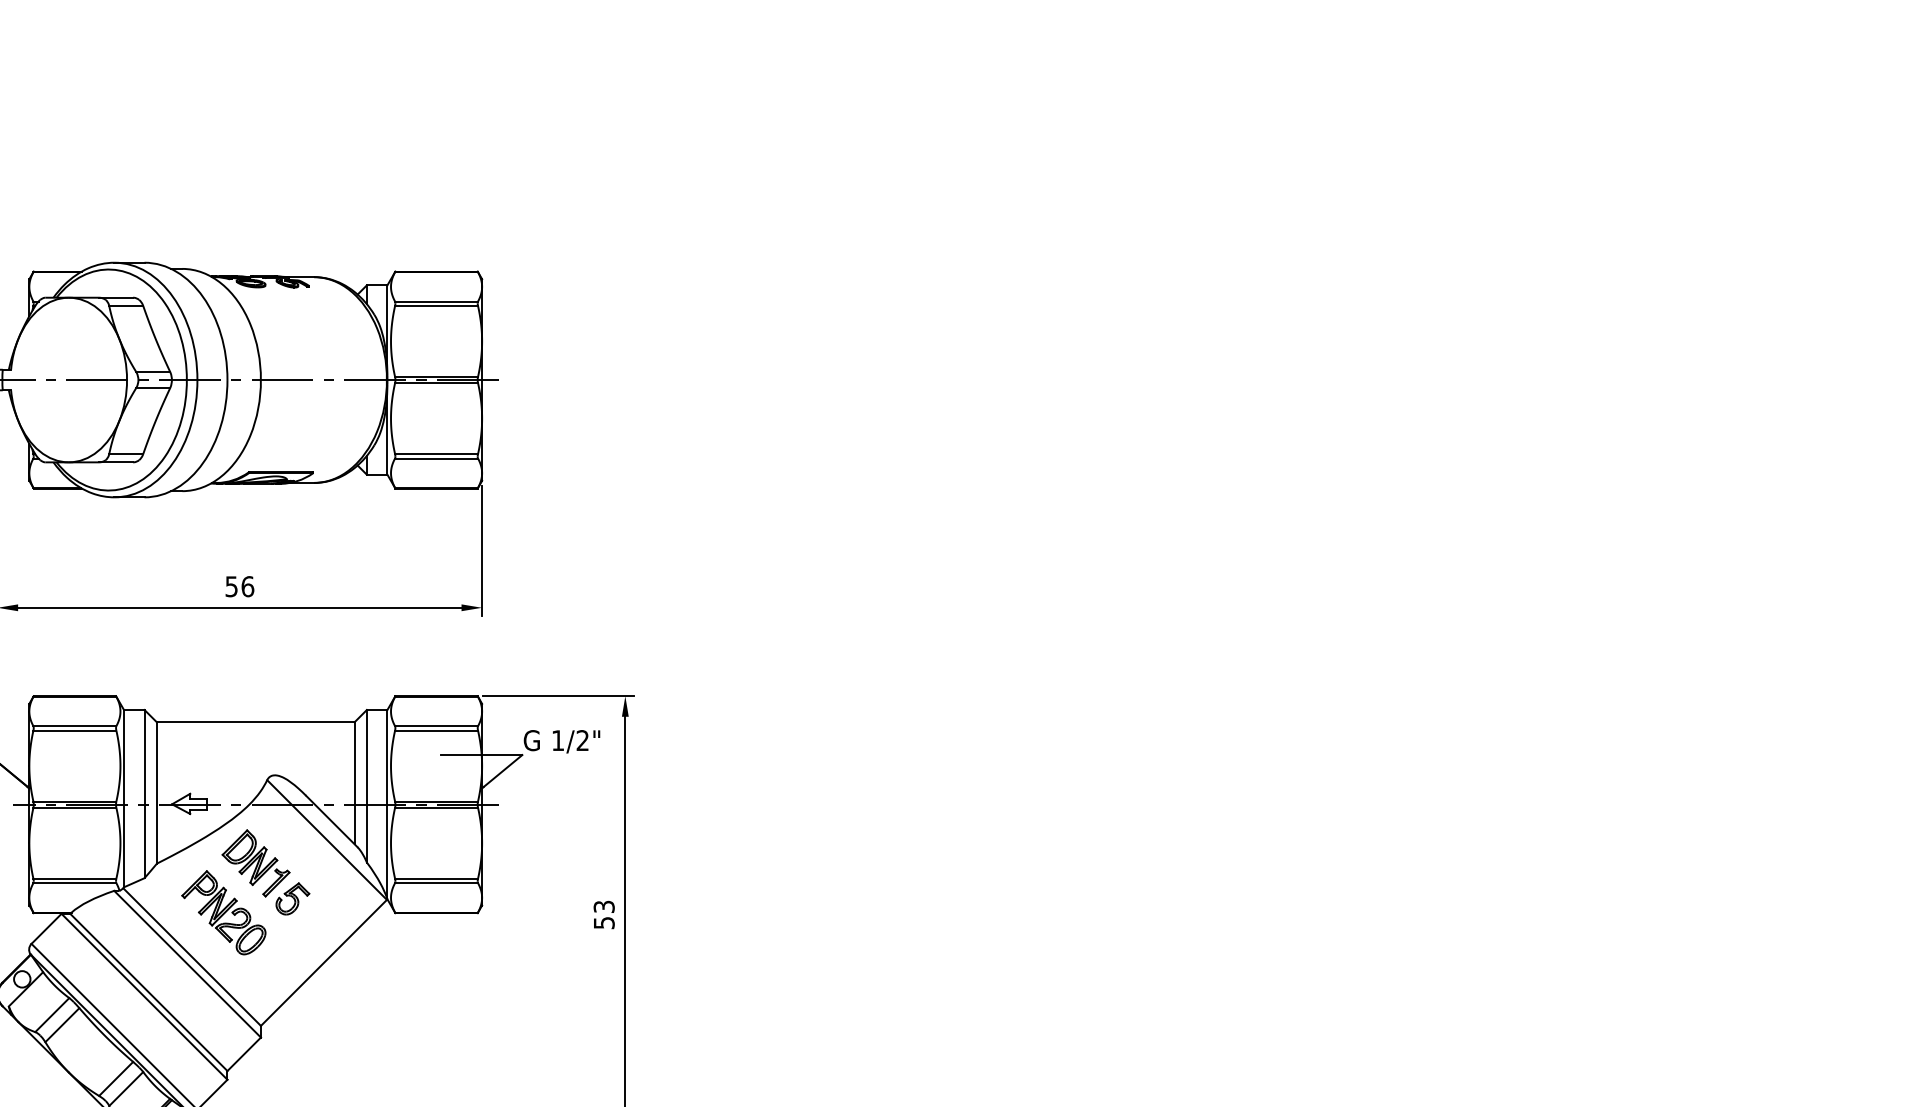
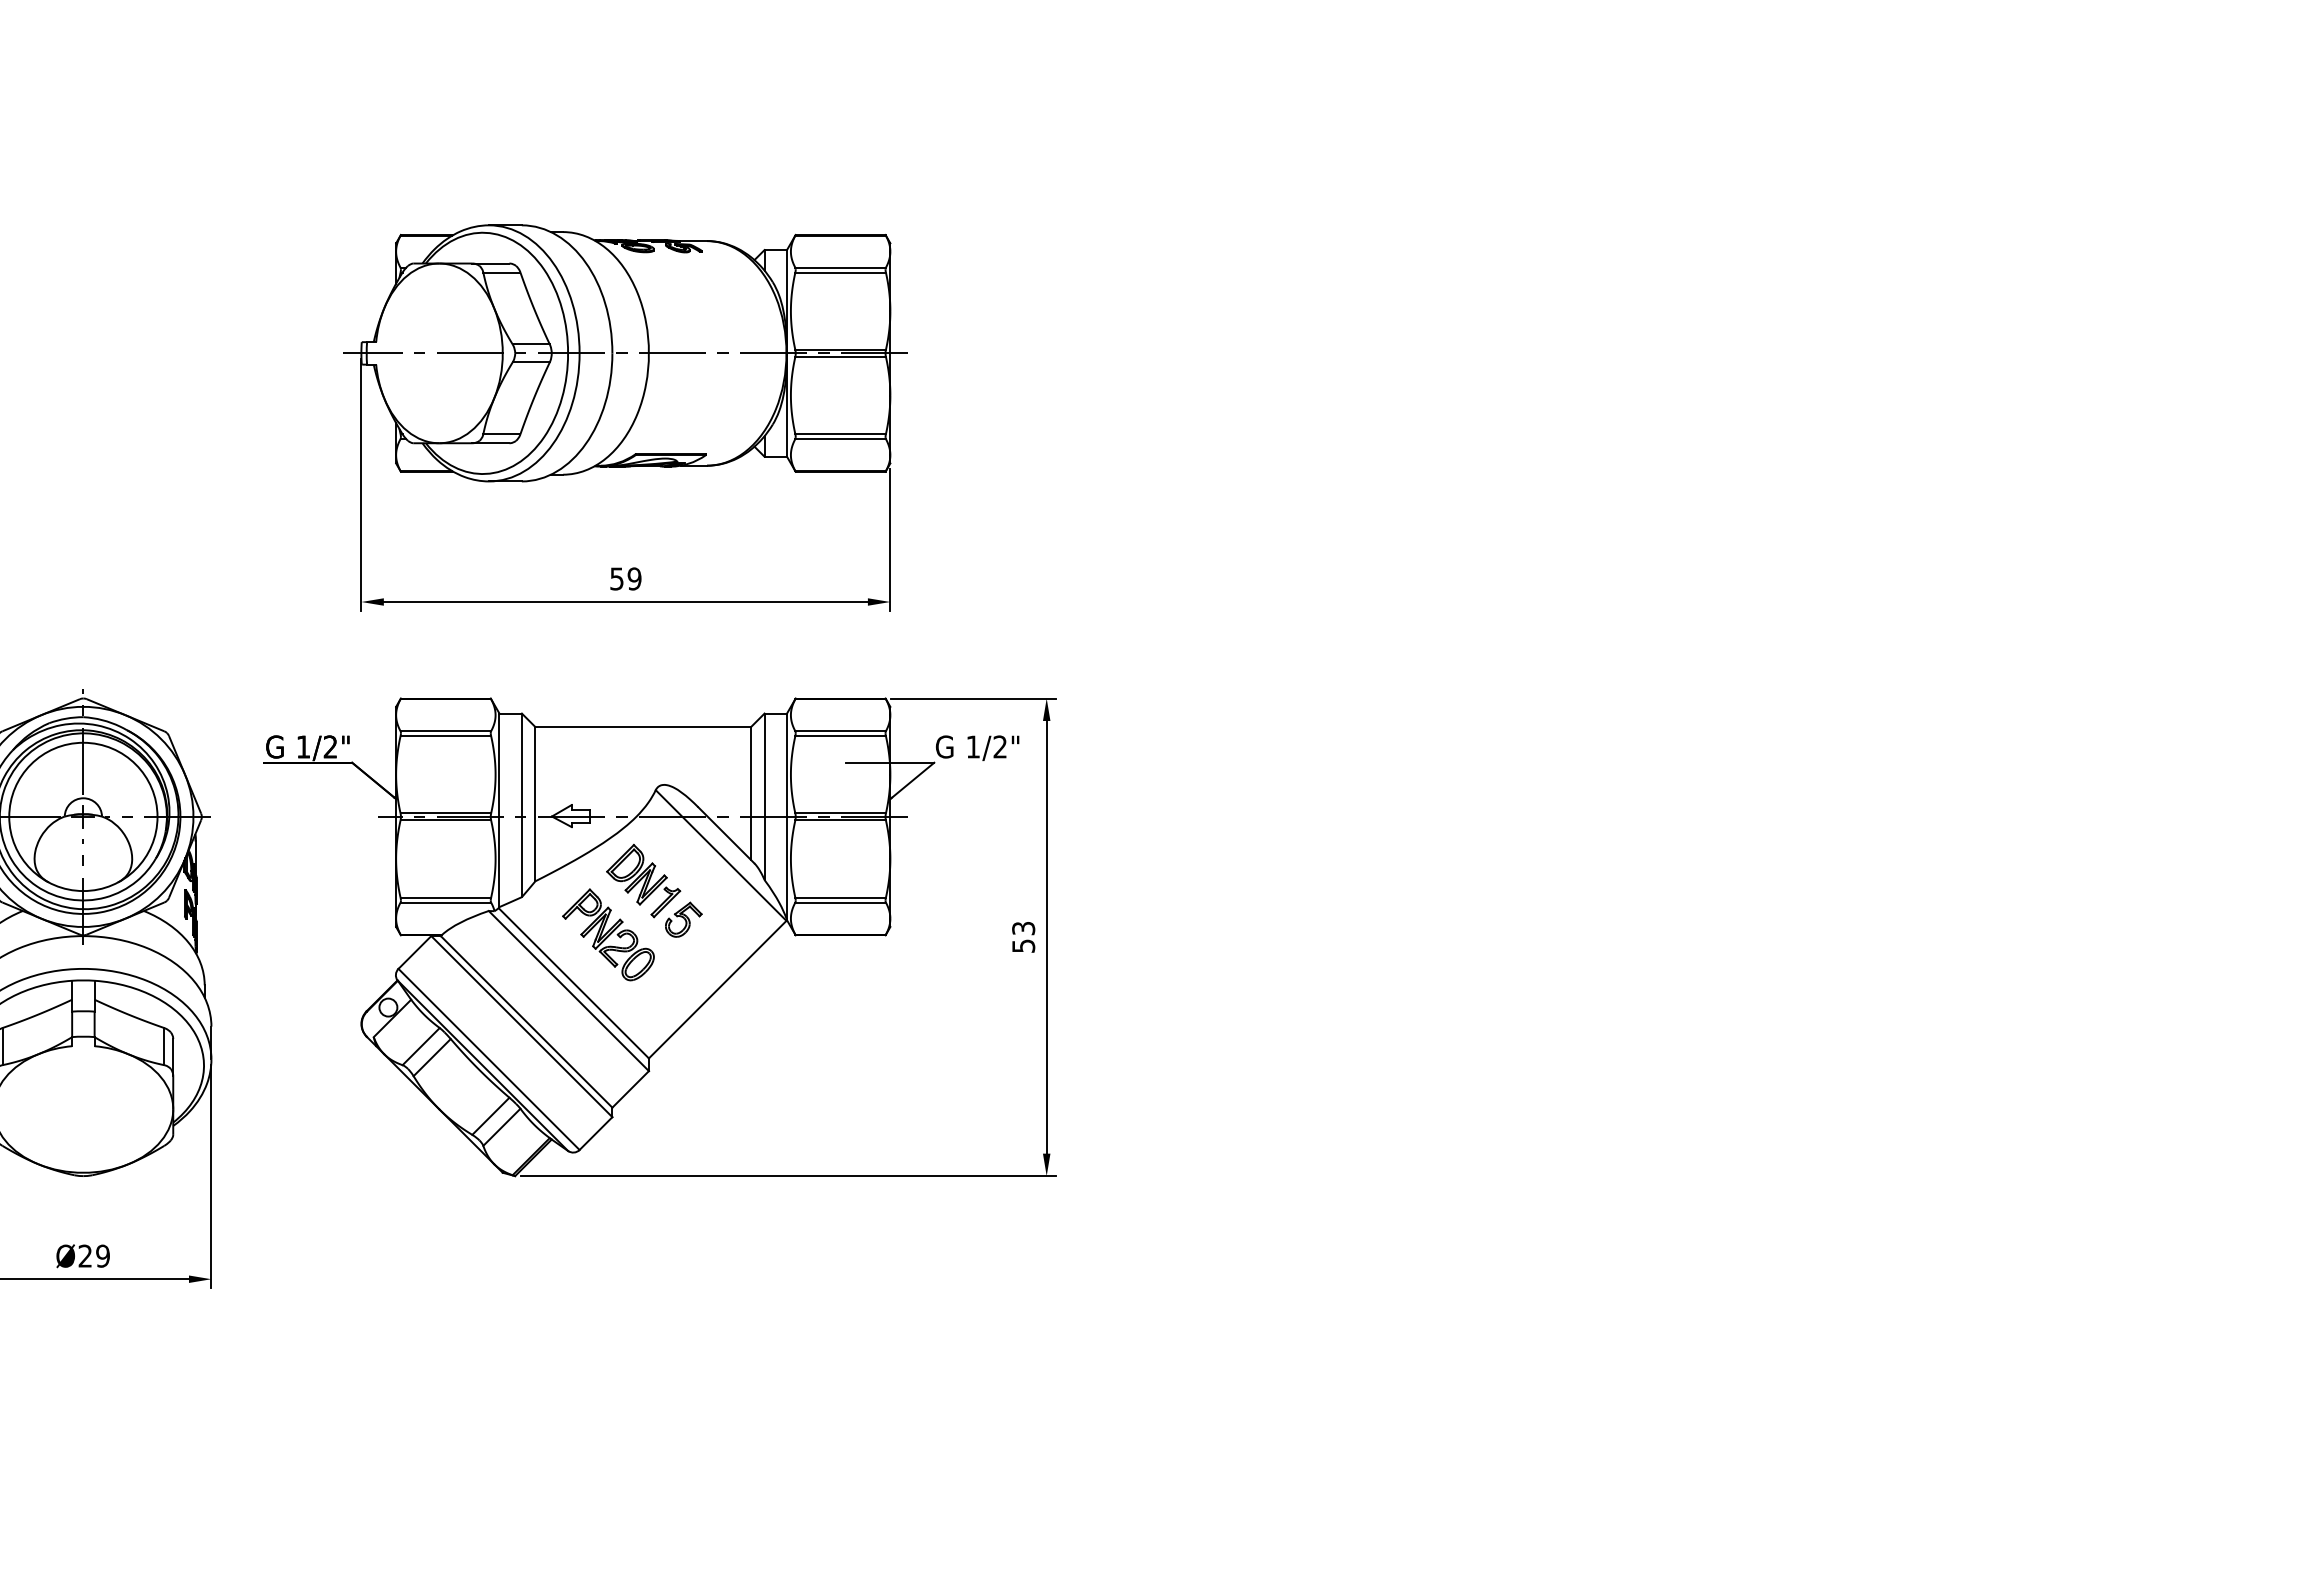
text: (247, 586) -> (634, 578), 56 -> 59

